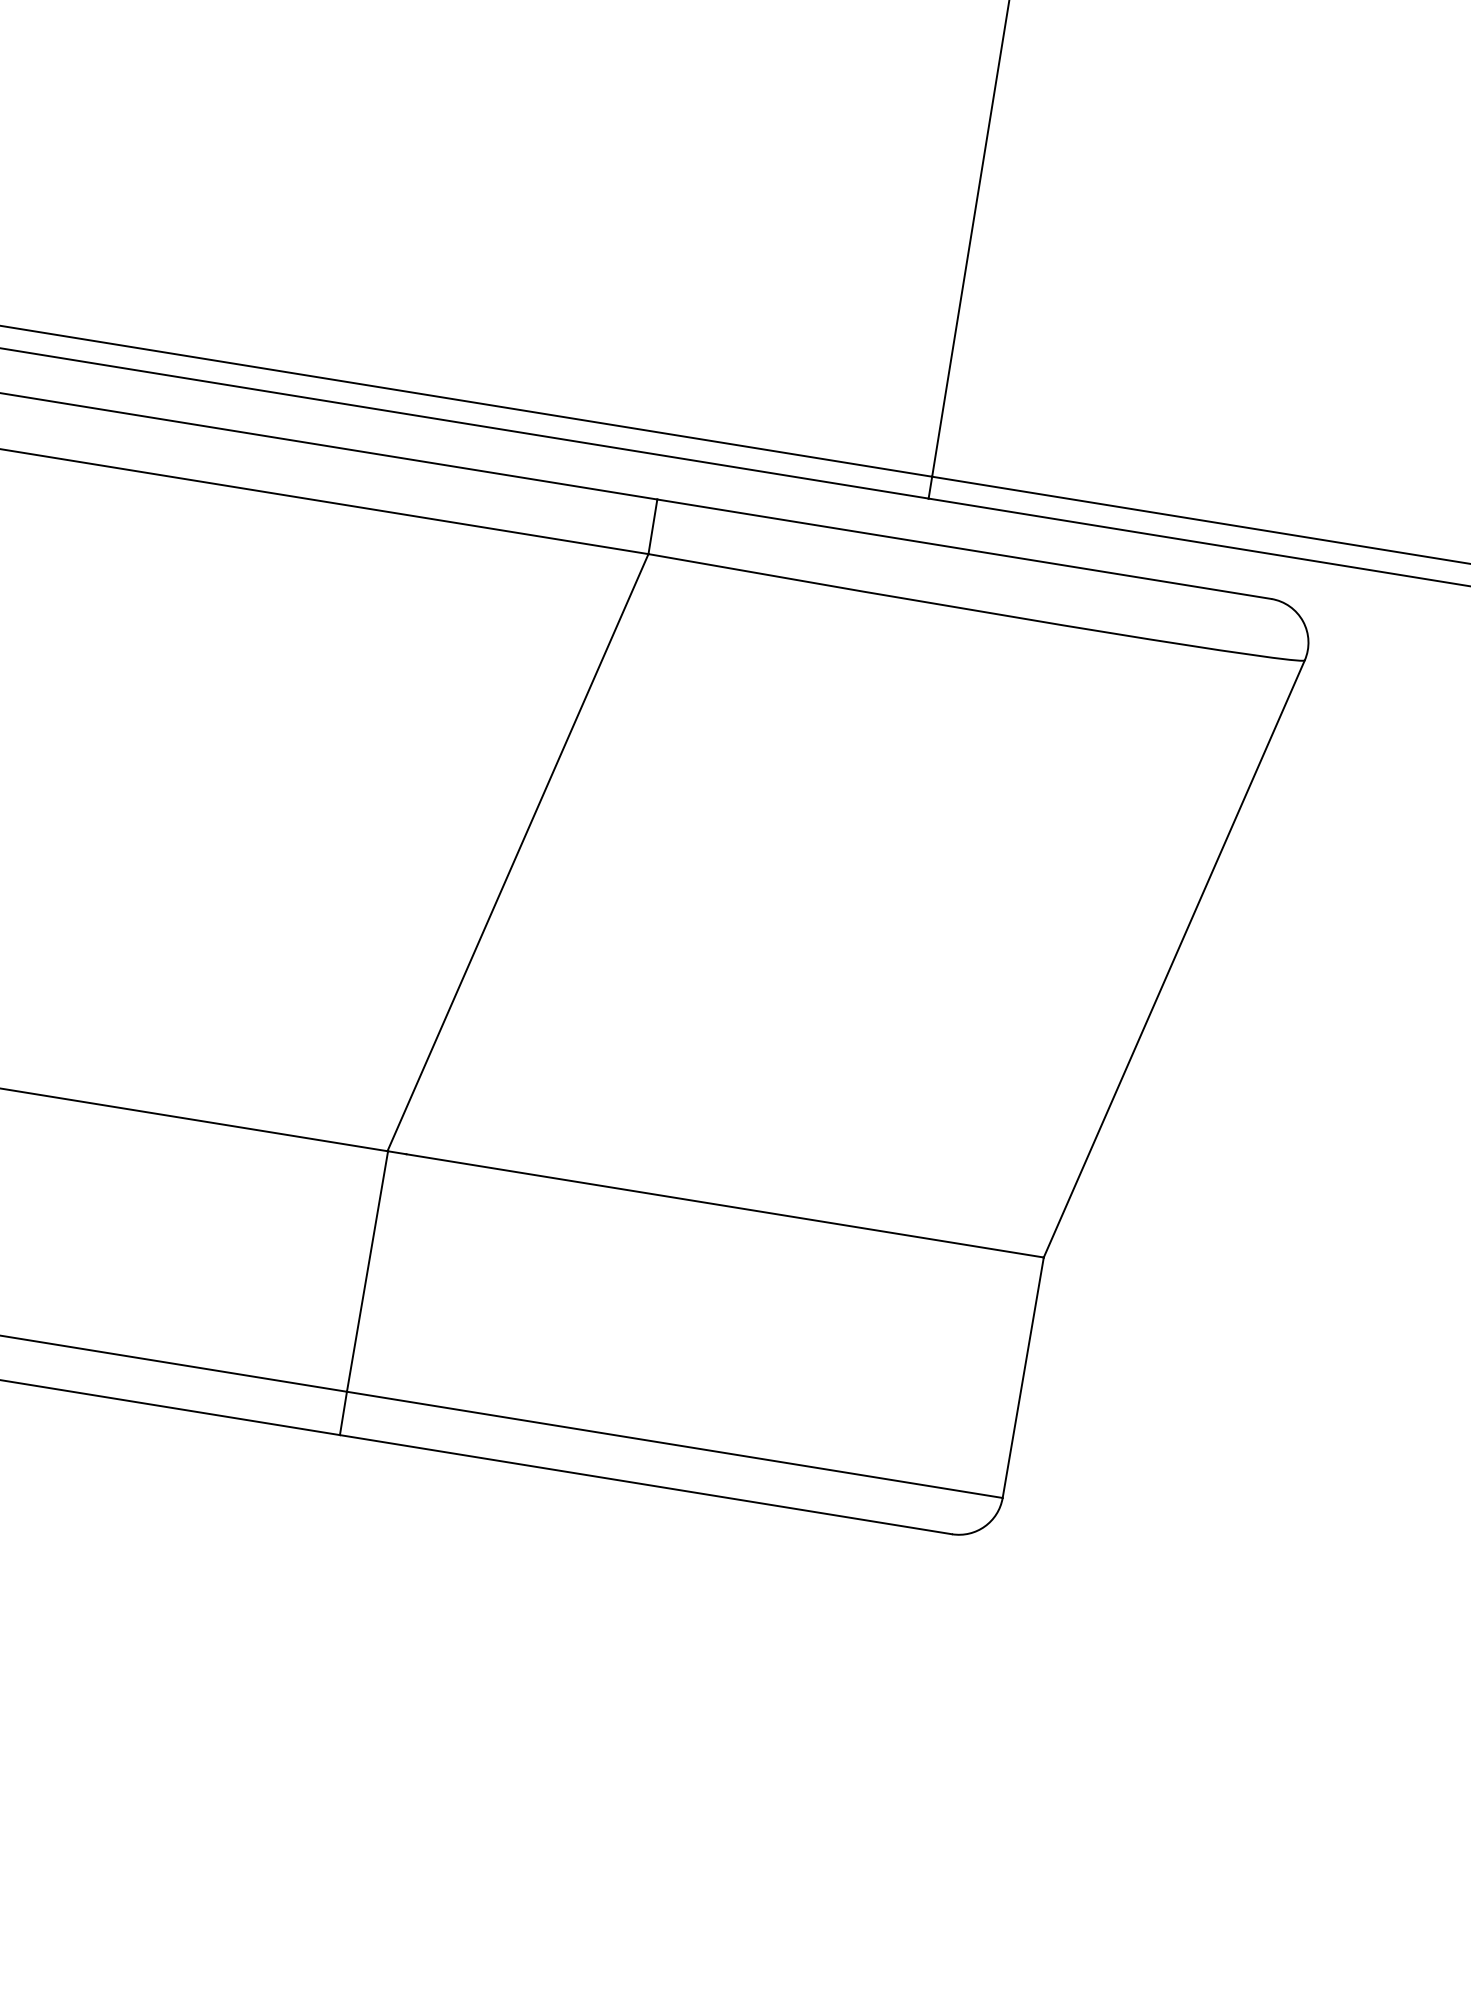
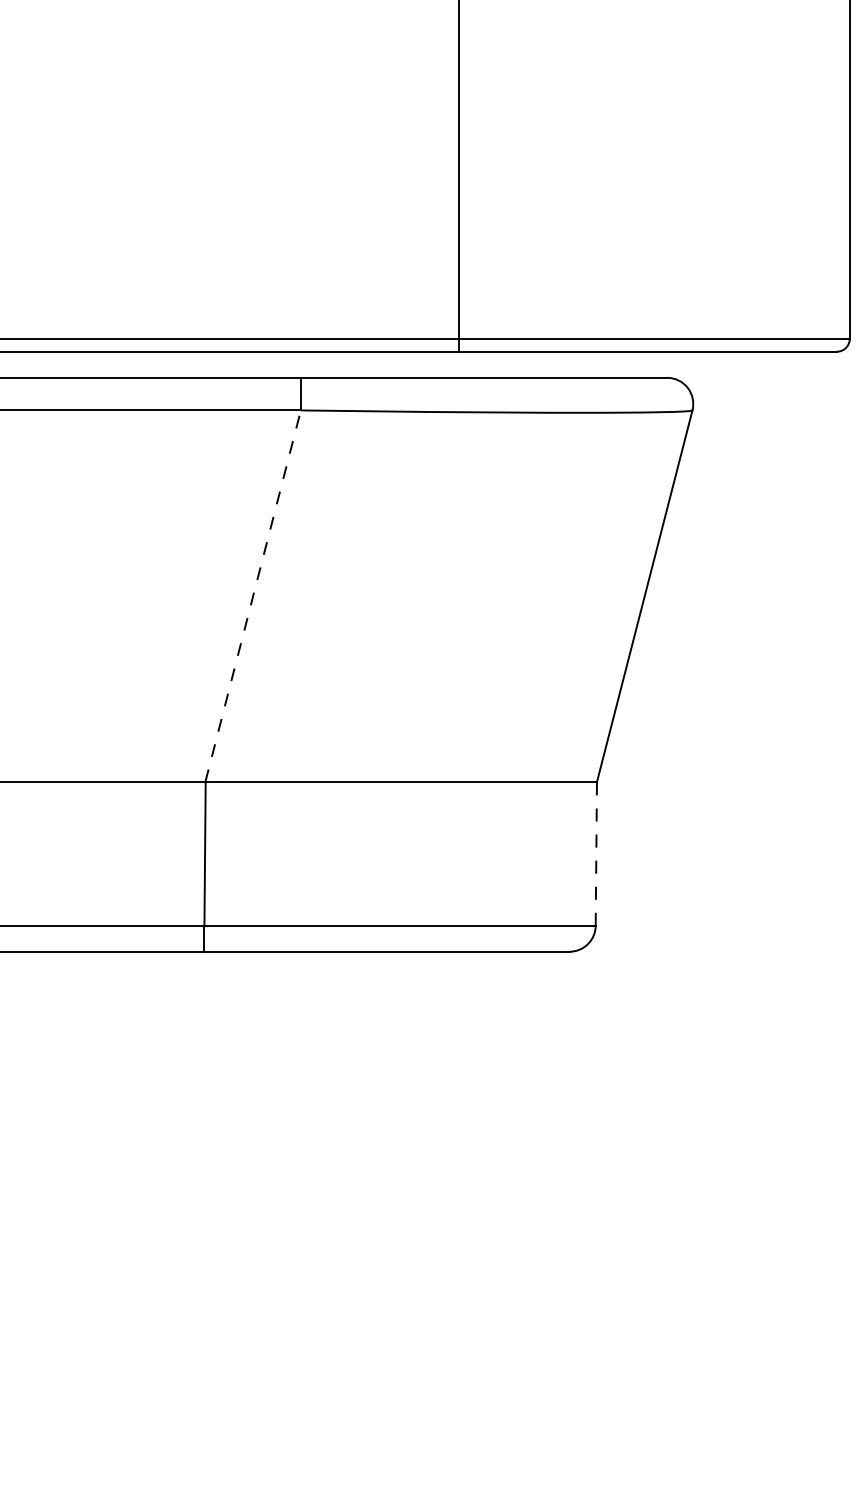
line: (518, 853) -> (253, 596), solid -> dashed
line: (1023, 1378) -> (596, 854), solid -> dashed

